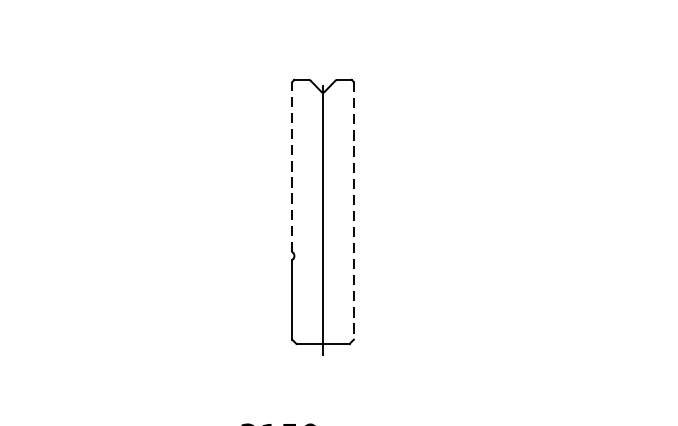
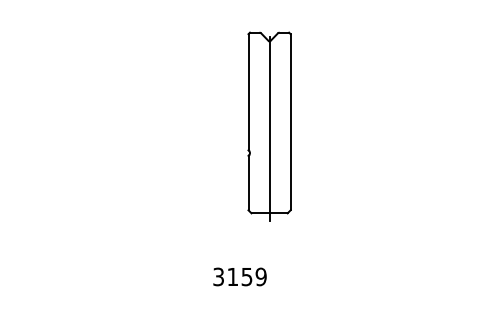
line: (292, 165) -> (248, 91), dashed -> solid
line: (353, 211) -> (290, 122), dashed -> solid

